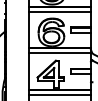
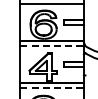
line: (60, 53) -> (52, 46), solid -> dashed
line: (60, 94) -> (52, 87), solid -> dashed

